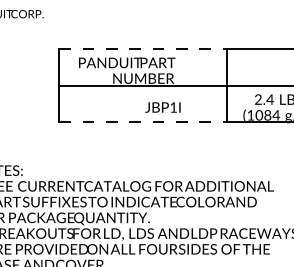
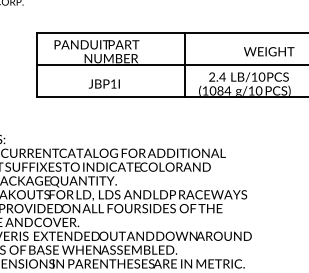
line: (142, 48) -> (110, 32), dashed -> solid
text: (161, 106) -> (103, 83), moved
line: (142, 122) -> (110, 97), dashed -> solid

